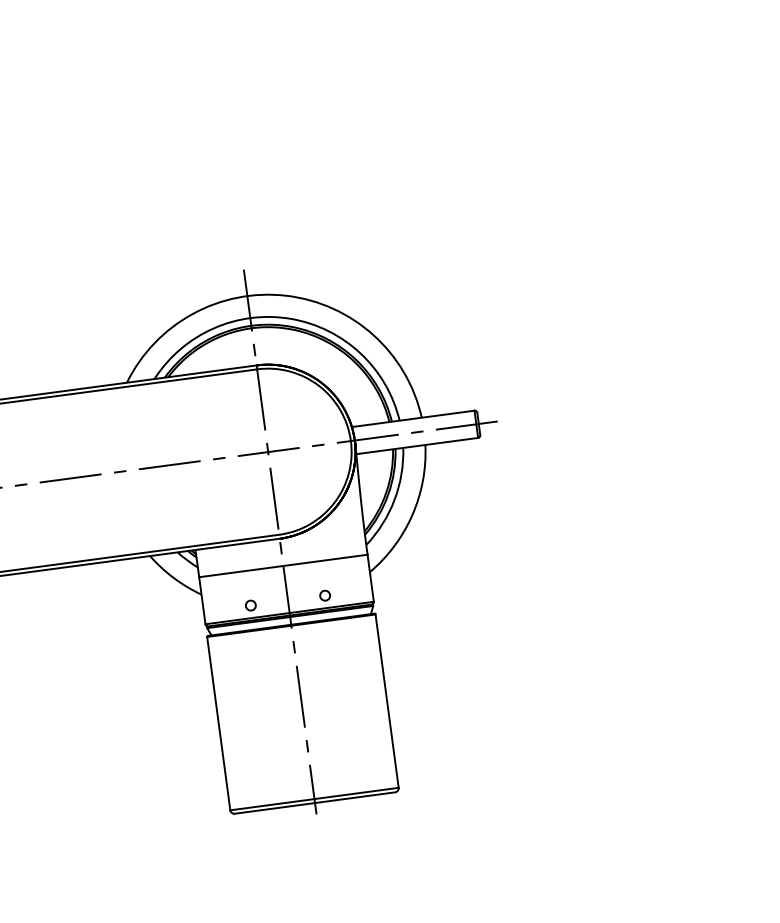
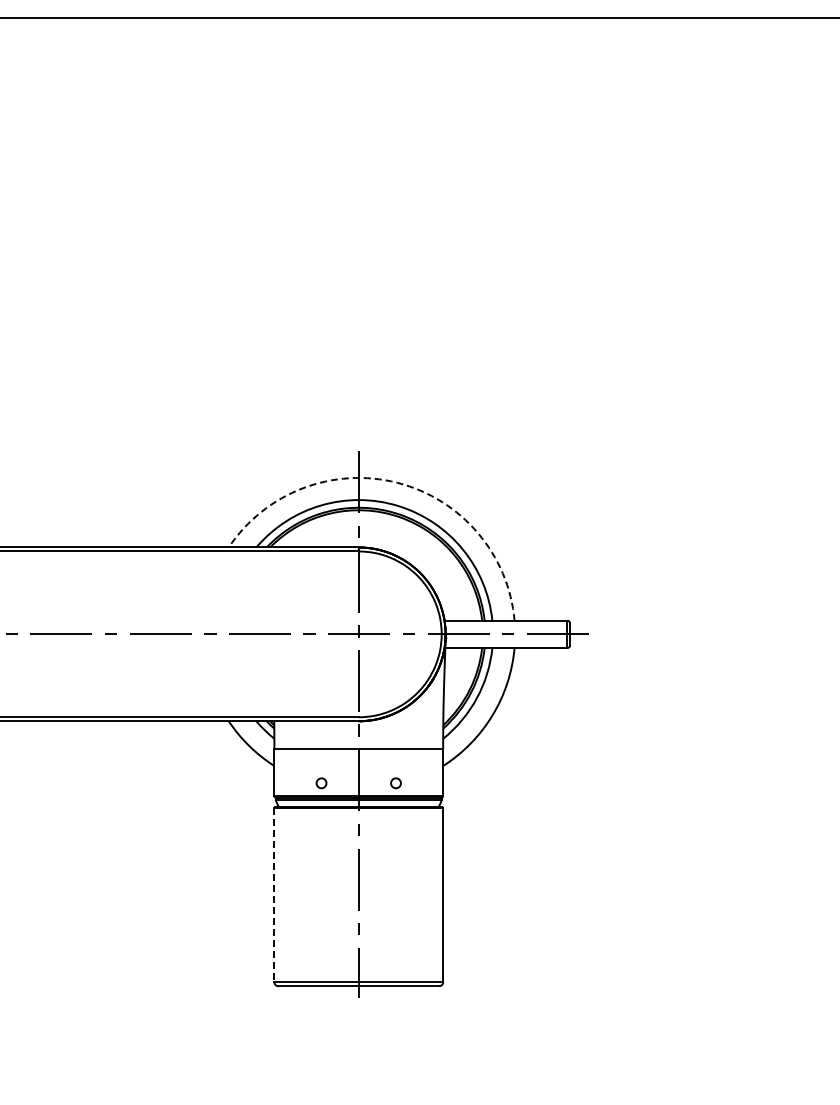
arc: (286, 295) -> (397, 482), solid -> dashed
line: (218, 723) -> (274, 895), solid -> dashed

